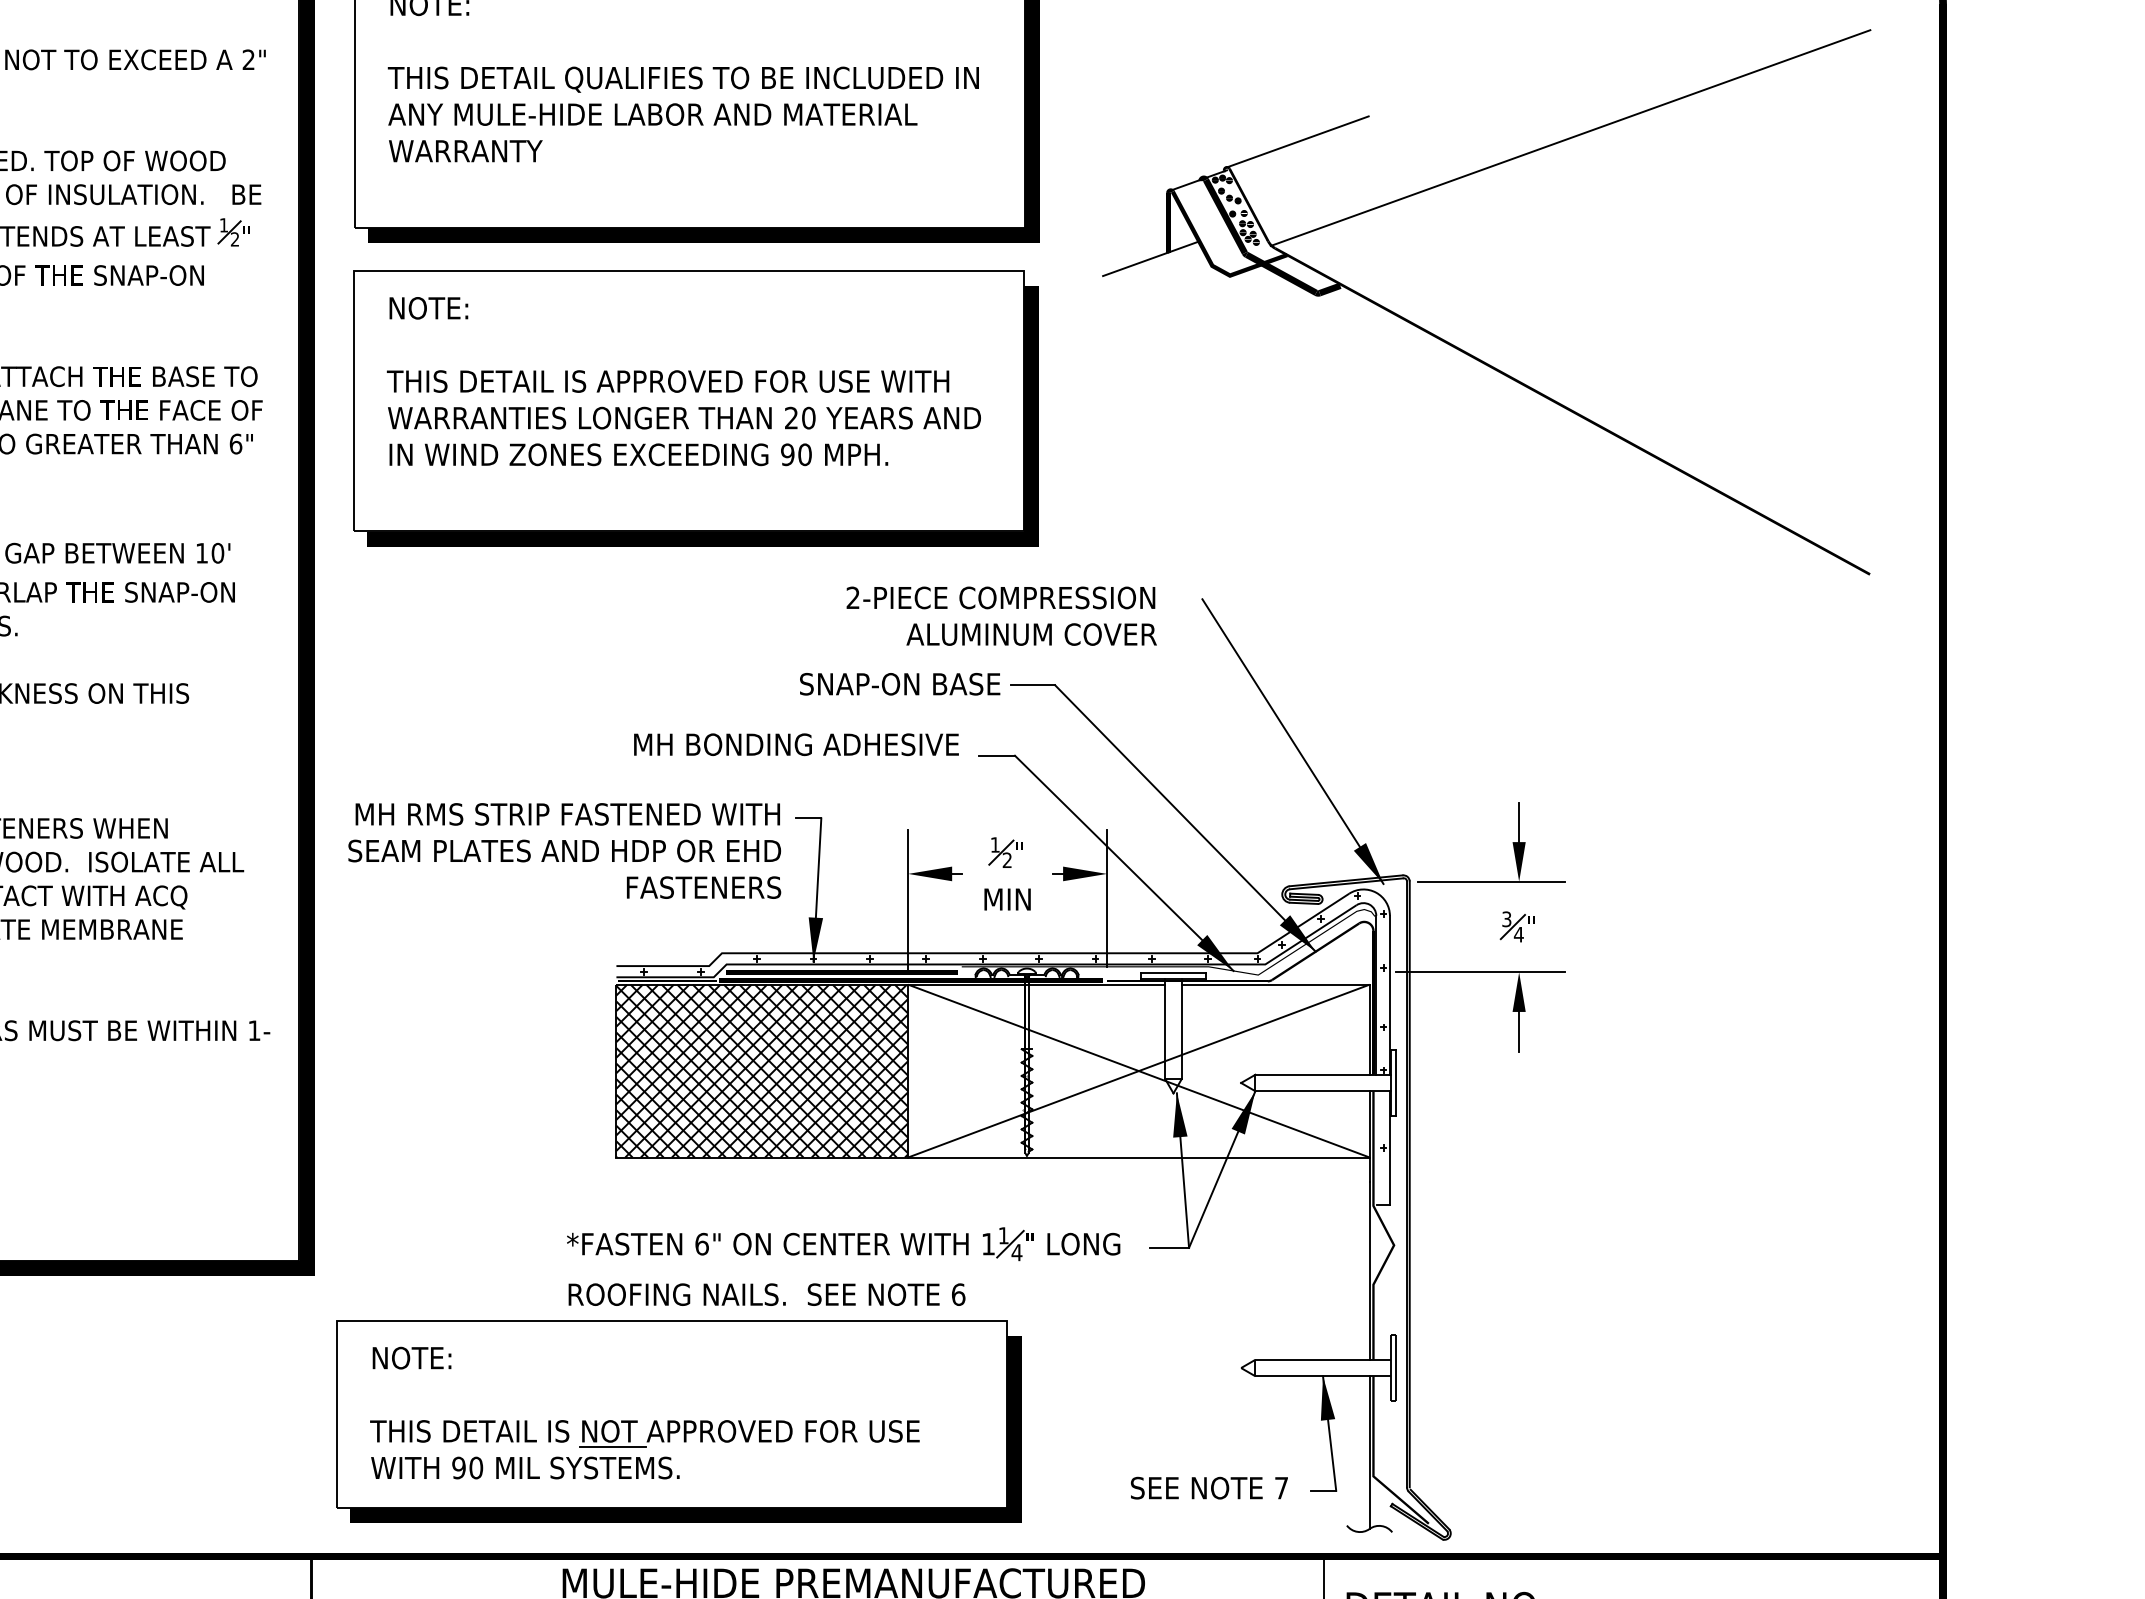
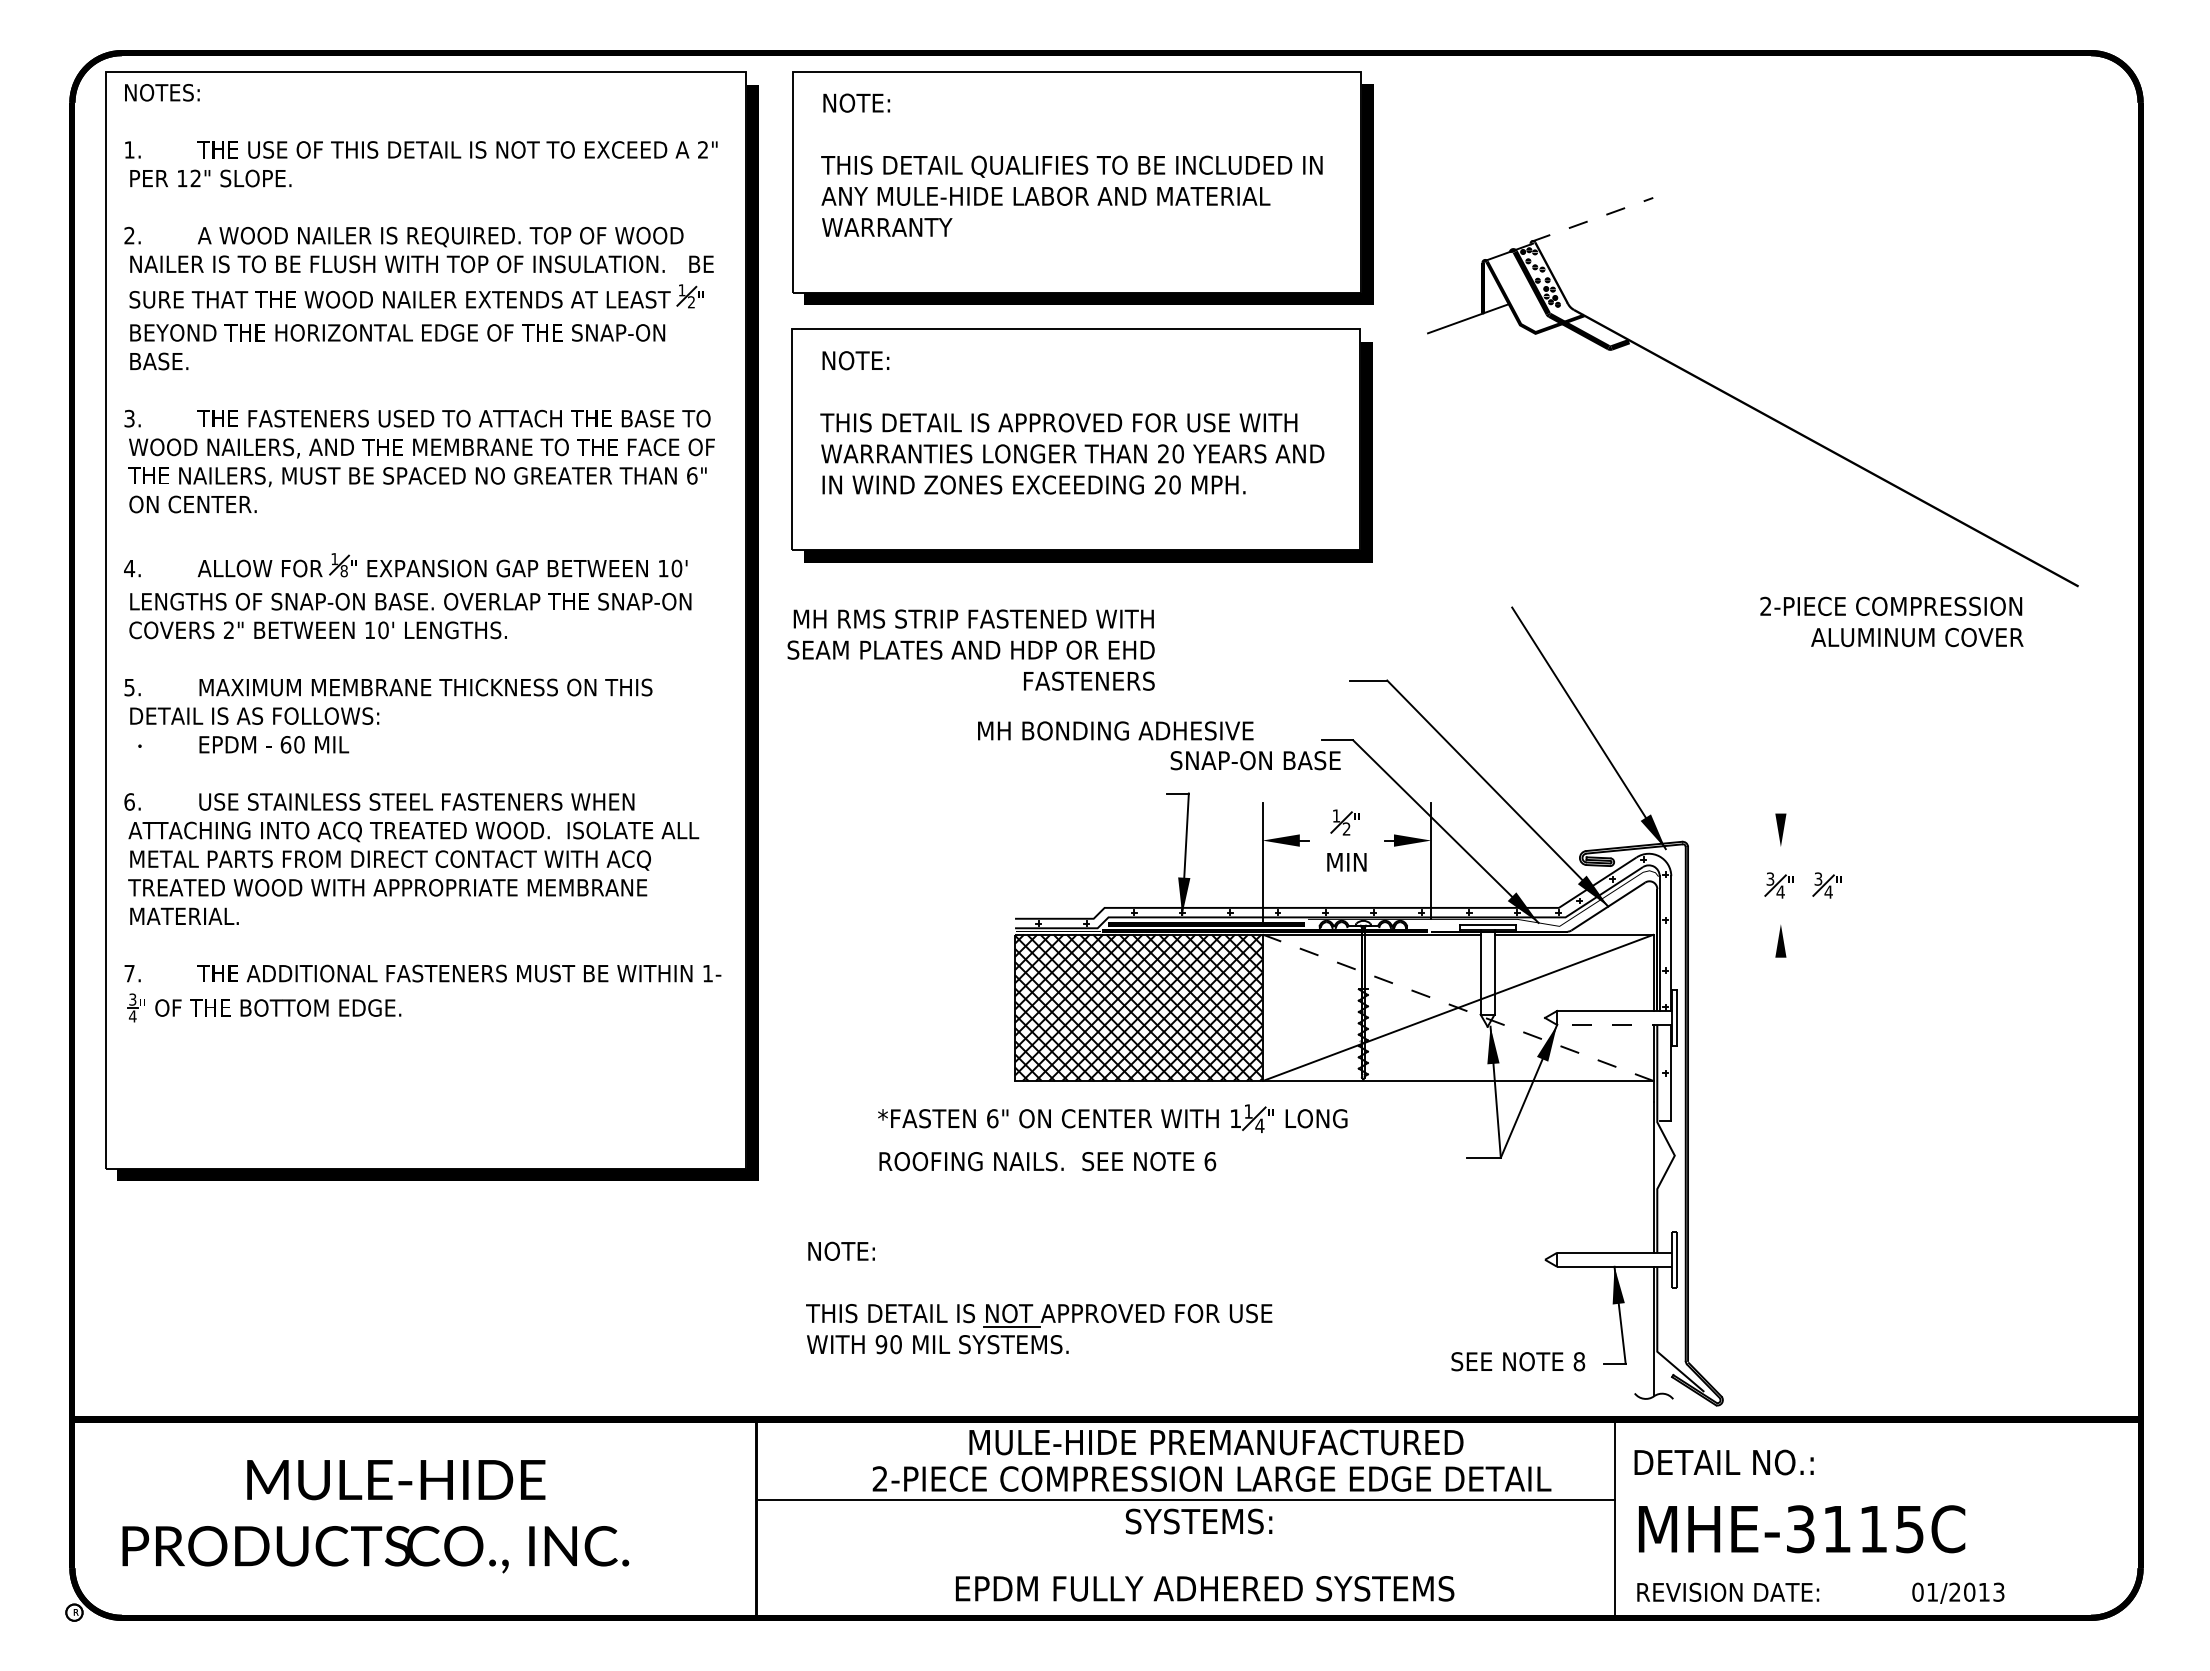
line: (1570, 137) -> (1824, 215), removed
line: (1297, 141) -> (1592, 219), solid -> dashed
text: (787, 454) -> (1160, 484), 90 -> 20
text: (1001, 615) -> (1891, 621), moved
text: (899, 684) -> (1255, 760), moved
text: (796, 744) -> (1115, 730), moved
line: (1518, 821) -> (1780, 796), removed
text: (563, 850) -> (970, 649), moved
line: (1491, 882) -> (1757, 847), removed
part: (1572, 926) -> (1826, 885), added
line: (1479, 972) -> (1747, 924), removed
line: (1518, 1031) -> (1780, 974), removed
line: (1139, 1071) -> (1458, 1008), solid -> dashed
line: (1323, 1090) -> (1614, 1024), solid -> dashed
part: (845, 1254) -> (1114, 1127), moved
part: (678, 1420) -> (1067, 1304), removed
text: (1281, 1487) -> (1579, 1361), 7 -> 8

